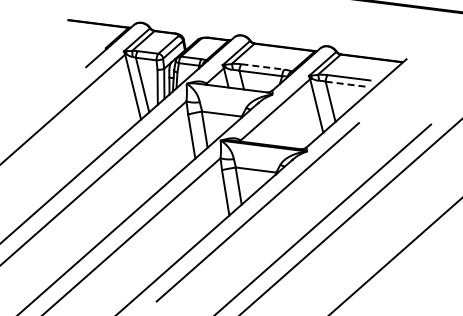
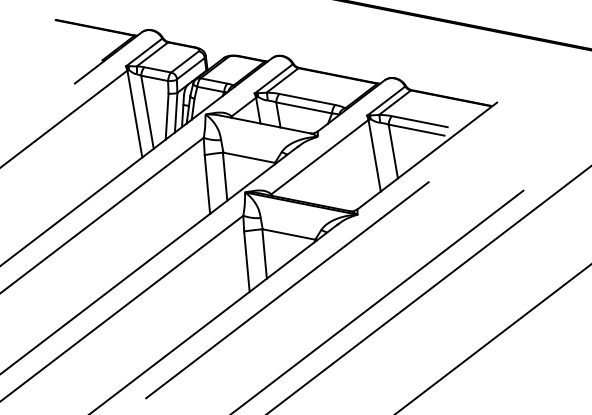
line: (262, 66) -> (306, 98), dashed -> solid
line: (347, 84) -> (417, 130), dashed -> solid

